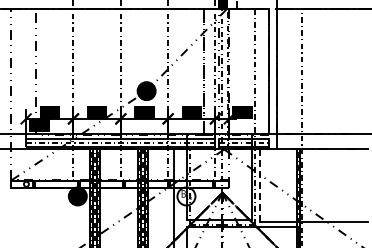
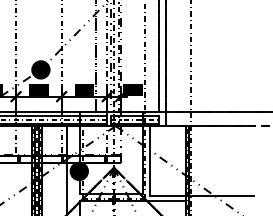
line: (259, 186) -> (149, 161), dashed -> solid
fill: (186, 196) -> (79, 171), added

